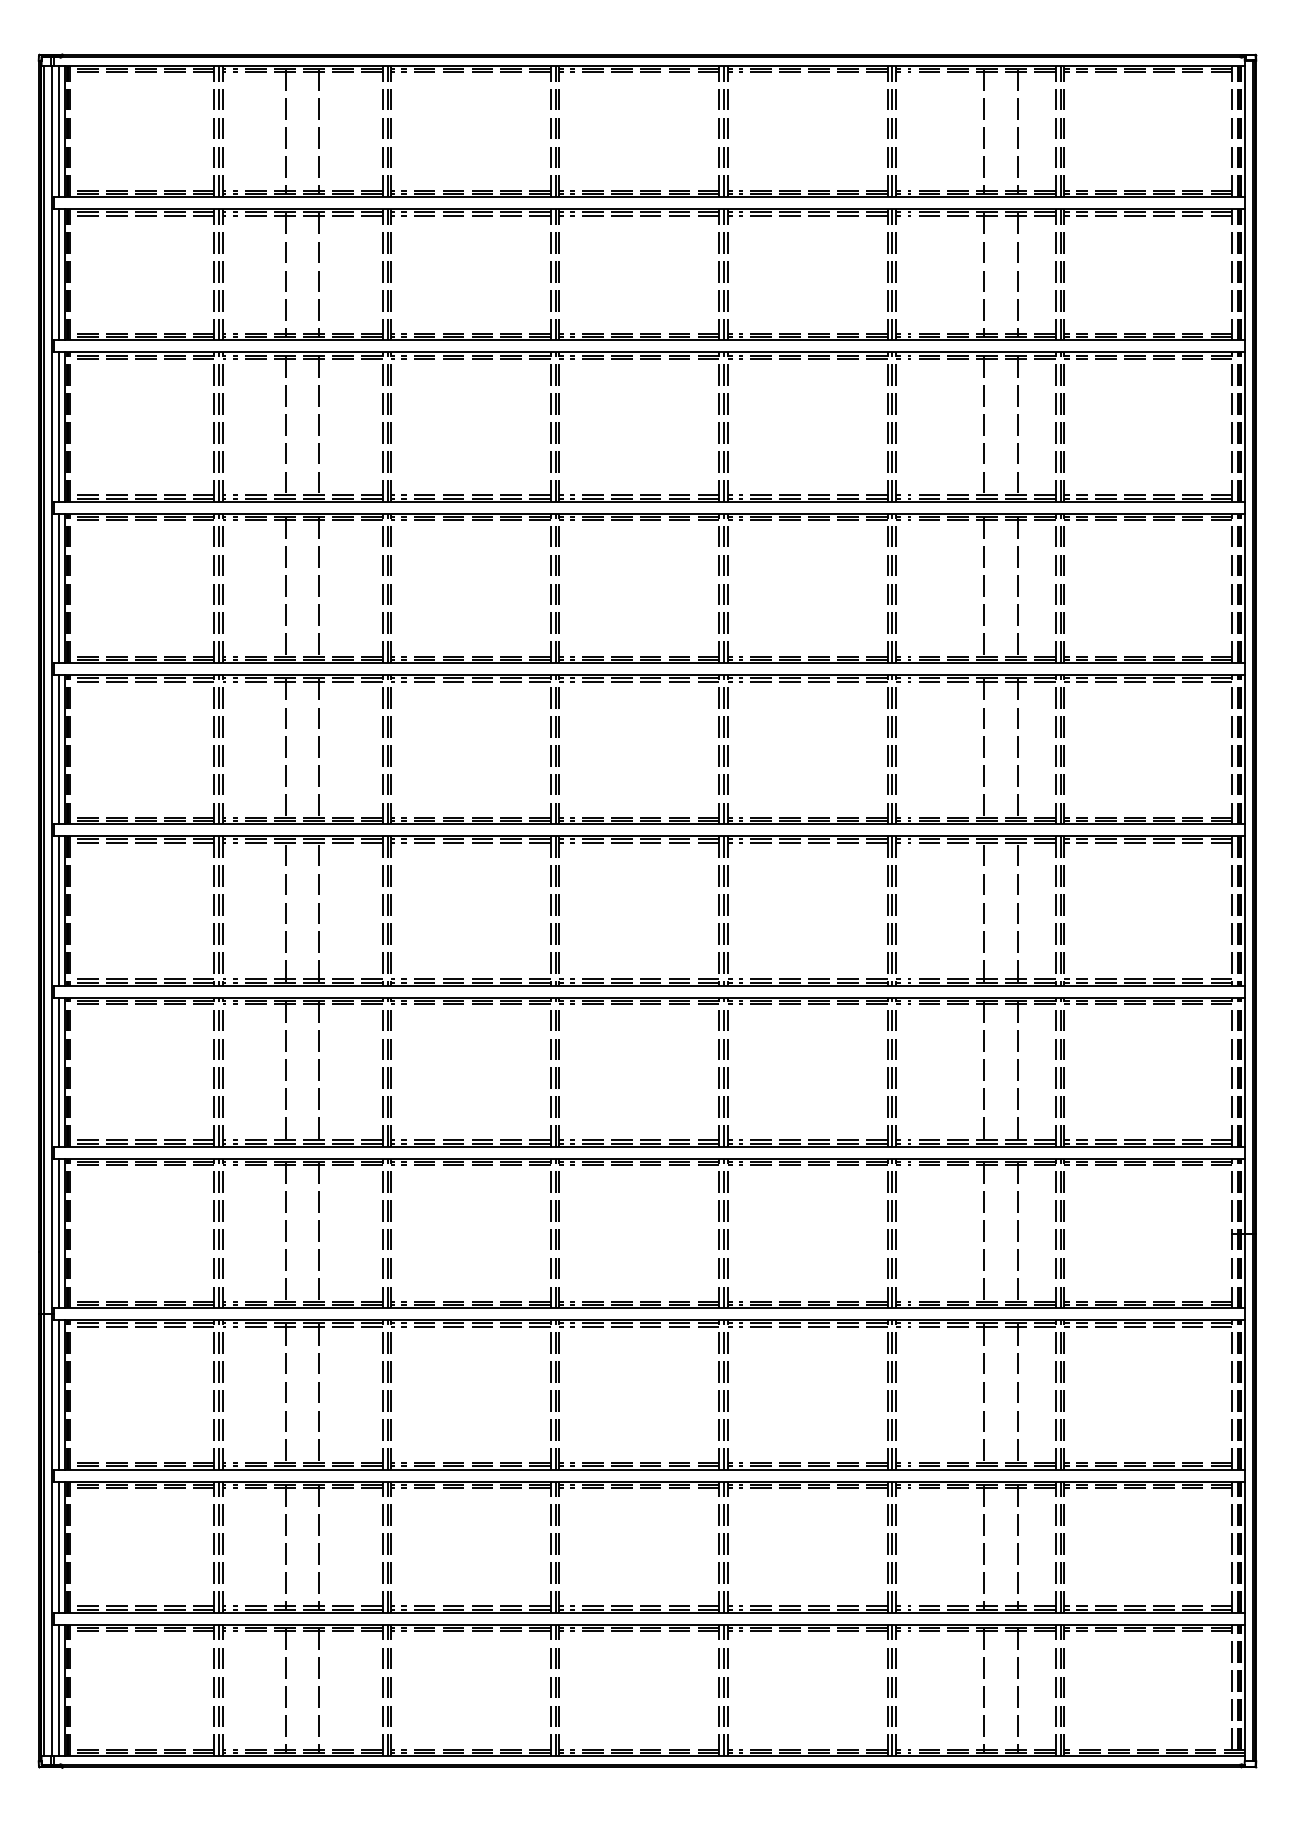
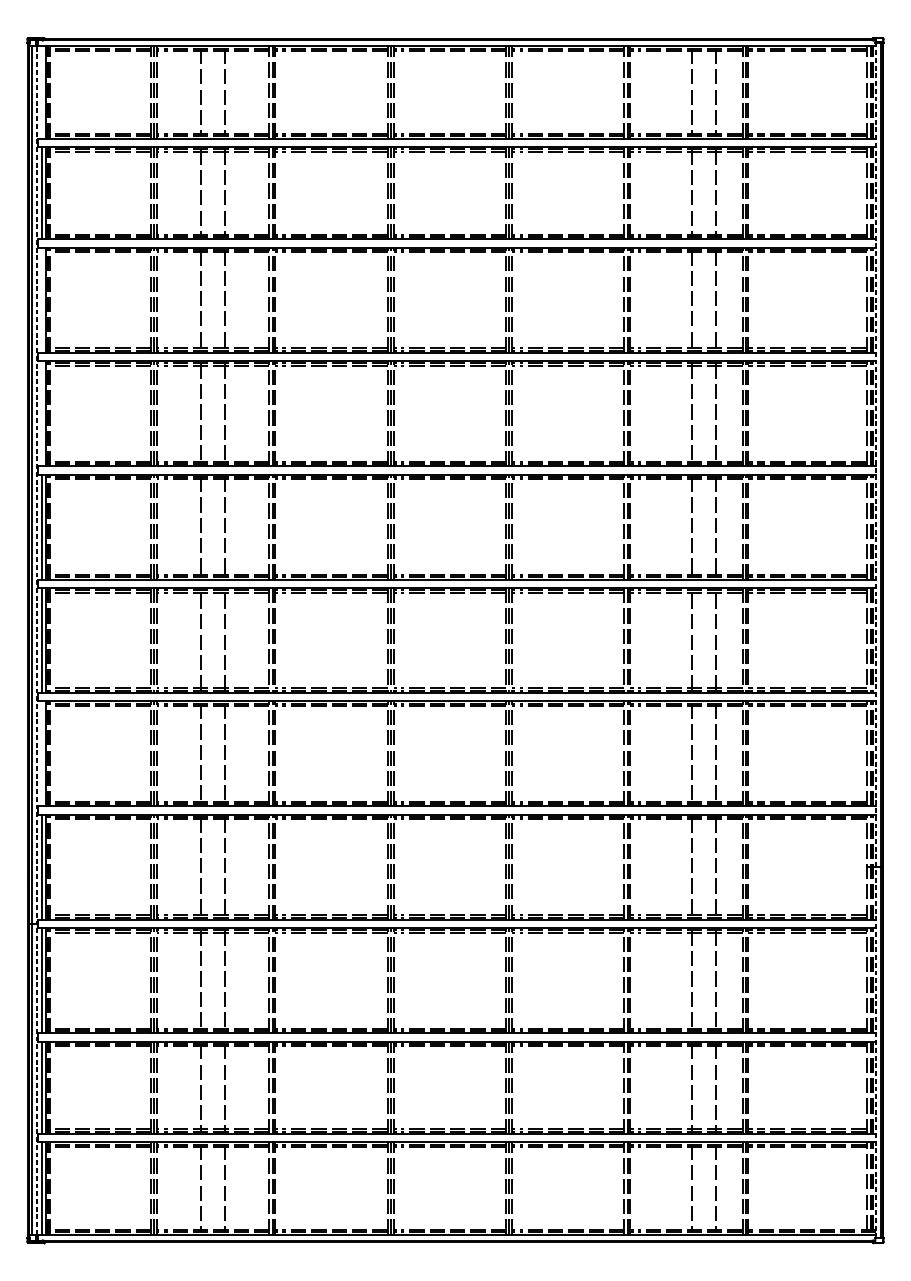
line: (58, 131) -> (41, 92), removed
line: (58, 426) -> (41, 299), removed
line: (58, 588) -> (41, 413), removed
line: (52, 910) -> (37, 640), solid -> dashed
line: (1245, 910) -> (875, 640), solid -> dashed
line: (58, 1071) -> (41, 753), removed

